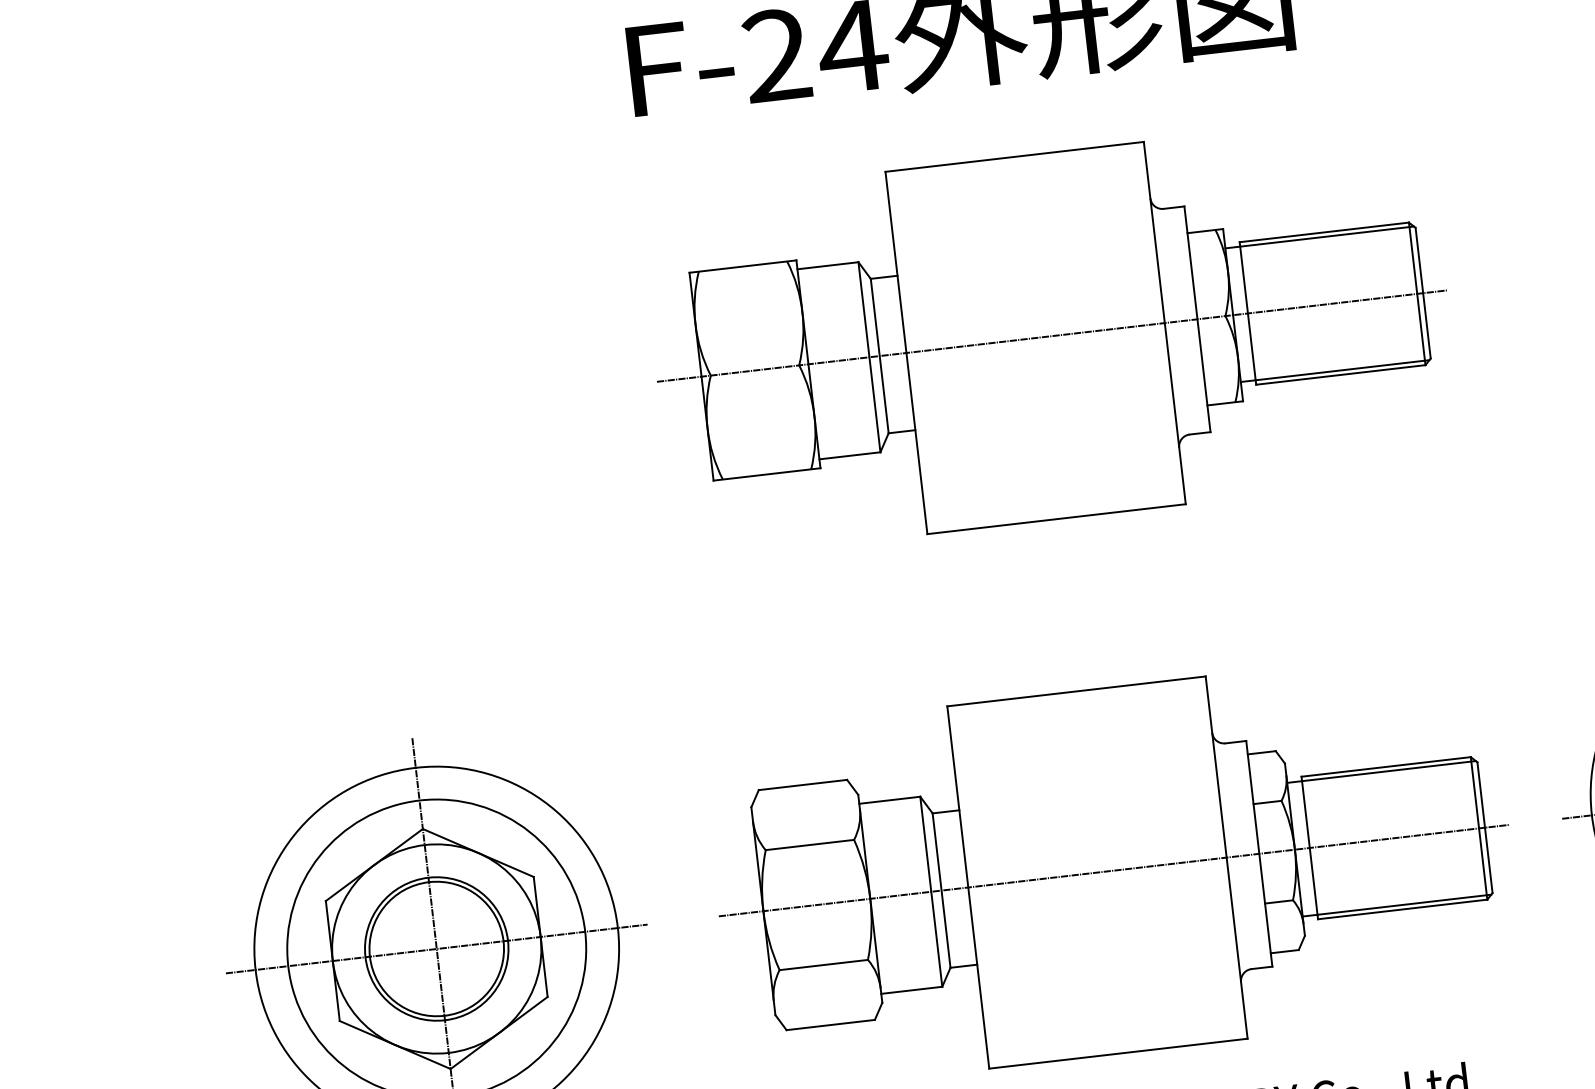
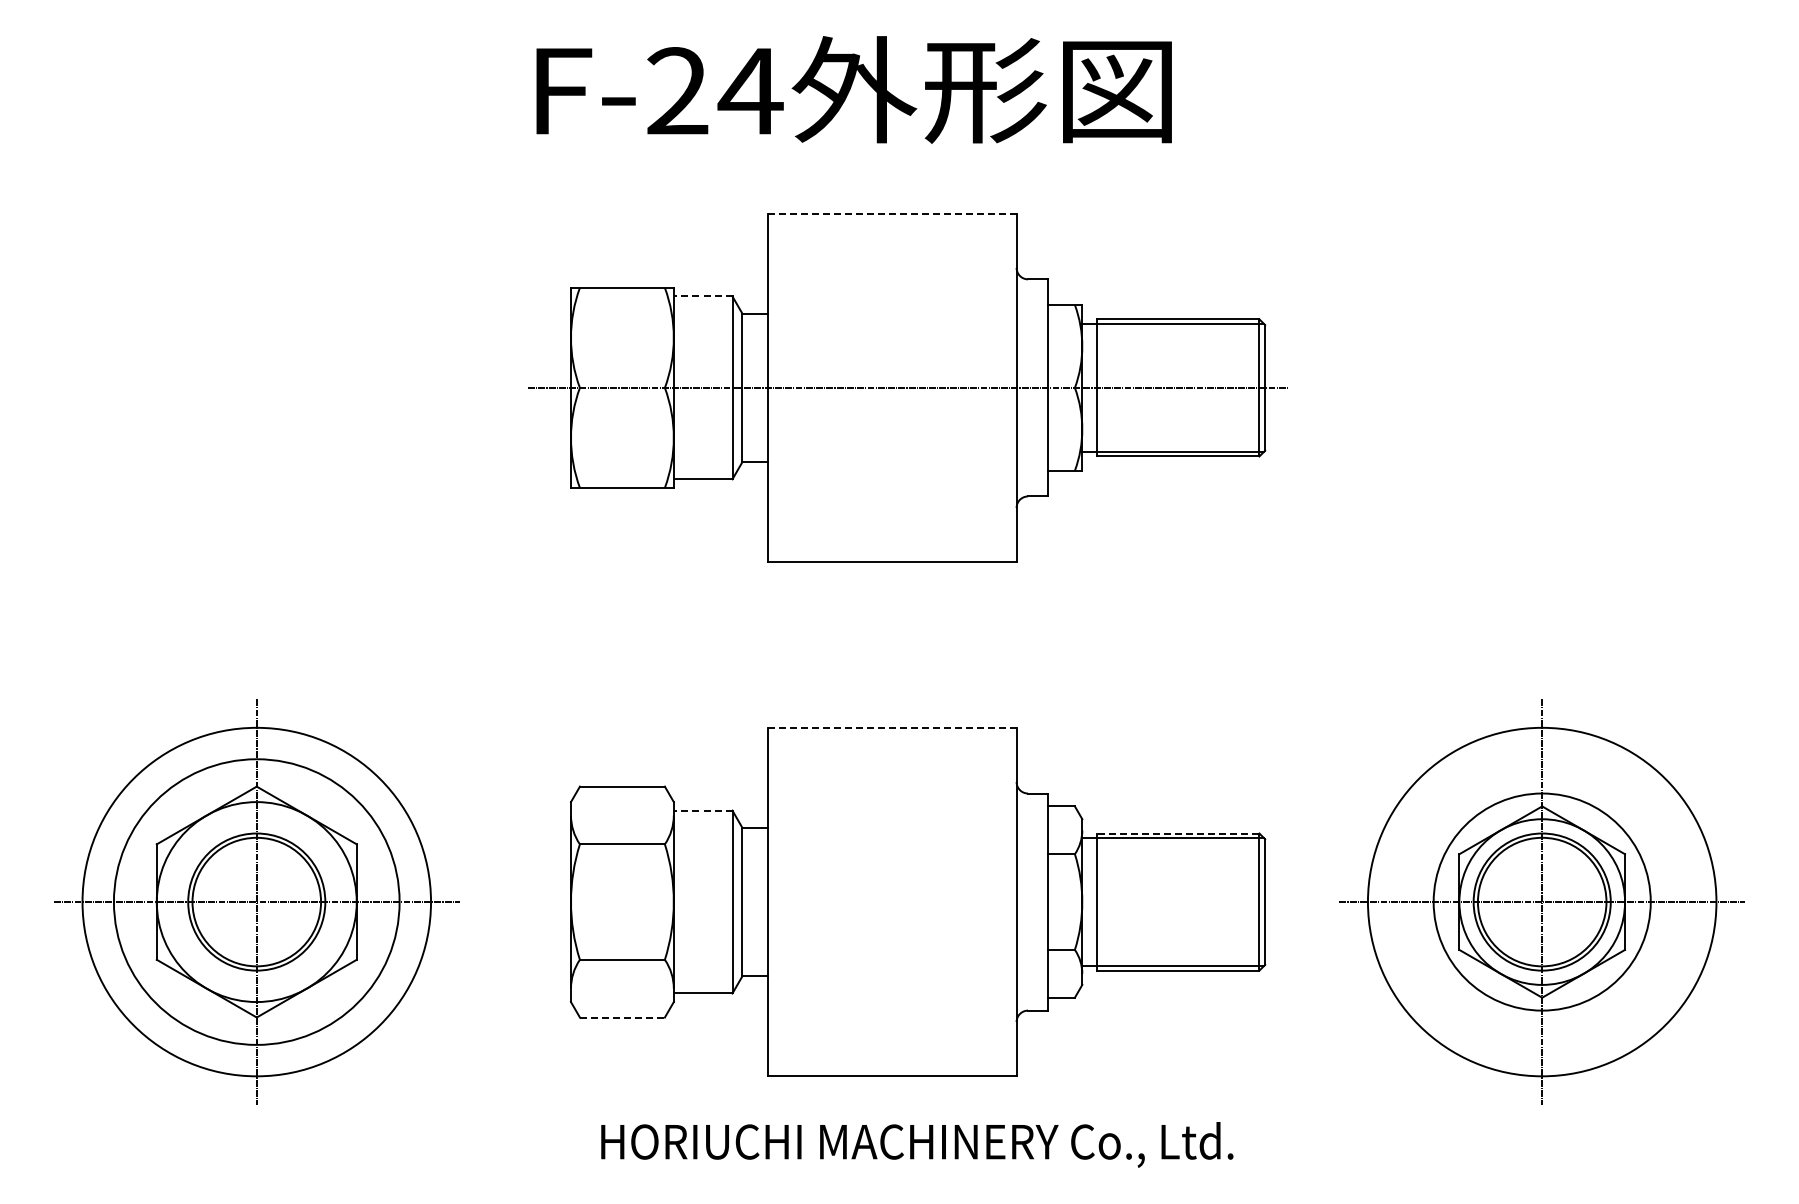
line: (1014, 156) -> (892, 213), solid -> dashed
line: (827, 265) -> (702, 296), solid -> dashed
line: (1076, 691) -> (892, 727), solid -> dashed
line: (1385, 766) -> (1177, 833), solid -> dashed
line: (889, 800) -> (702, 810), solid -> dashed
line: (1113, 871) -> (907, 902), removed
line: (830, 1025) -> (622, 1017), solid -> dashed

